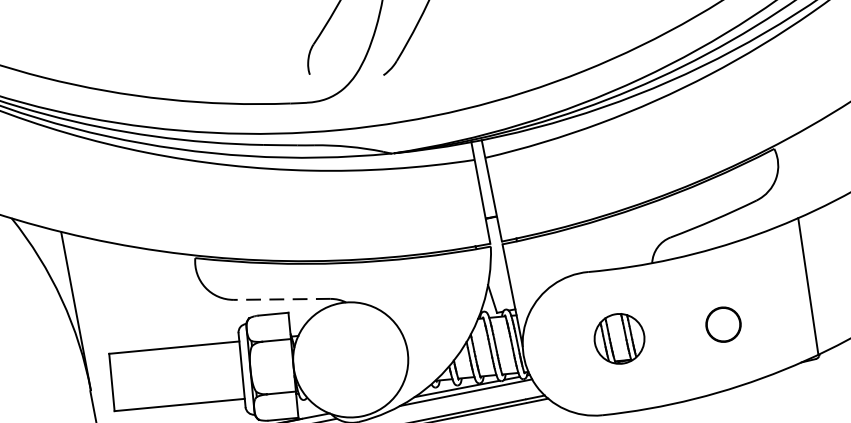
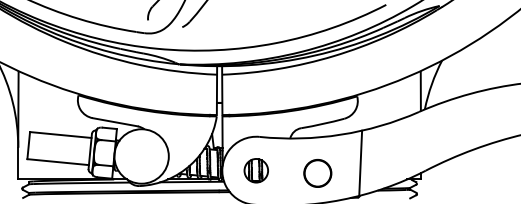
line: (282, 299) -> (115, 122), dashed -> solid
circle: (722, 324) -> (317, 173), size x1.67
part: (617, 338) -> (255, 170), moved

